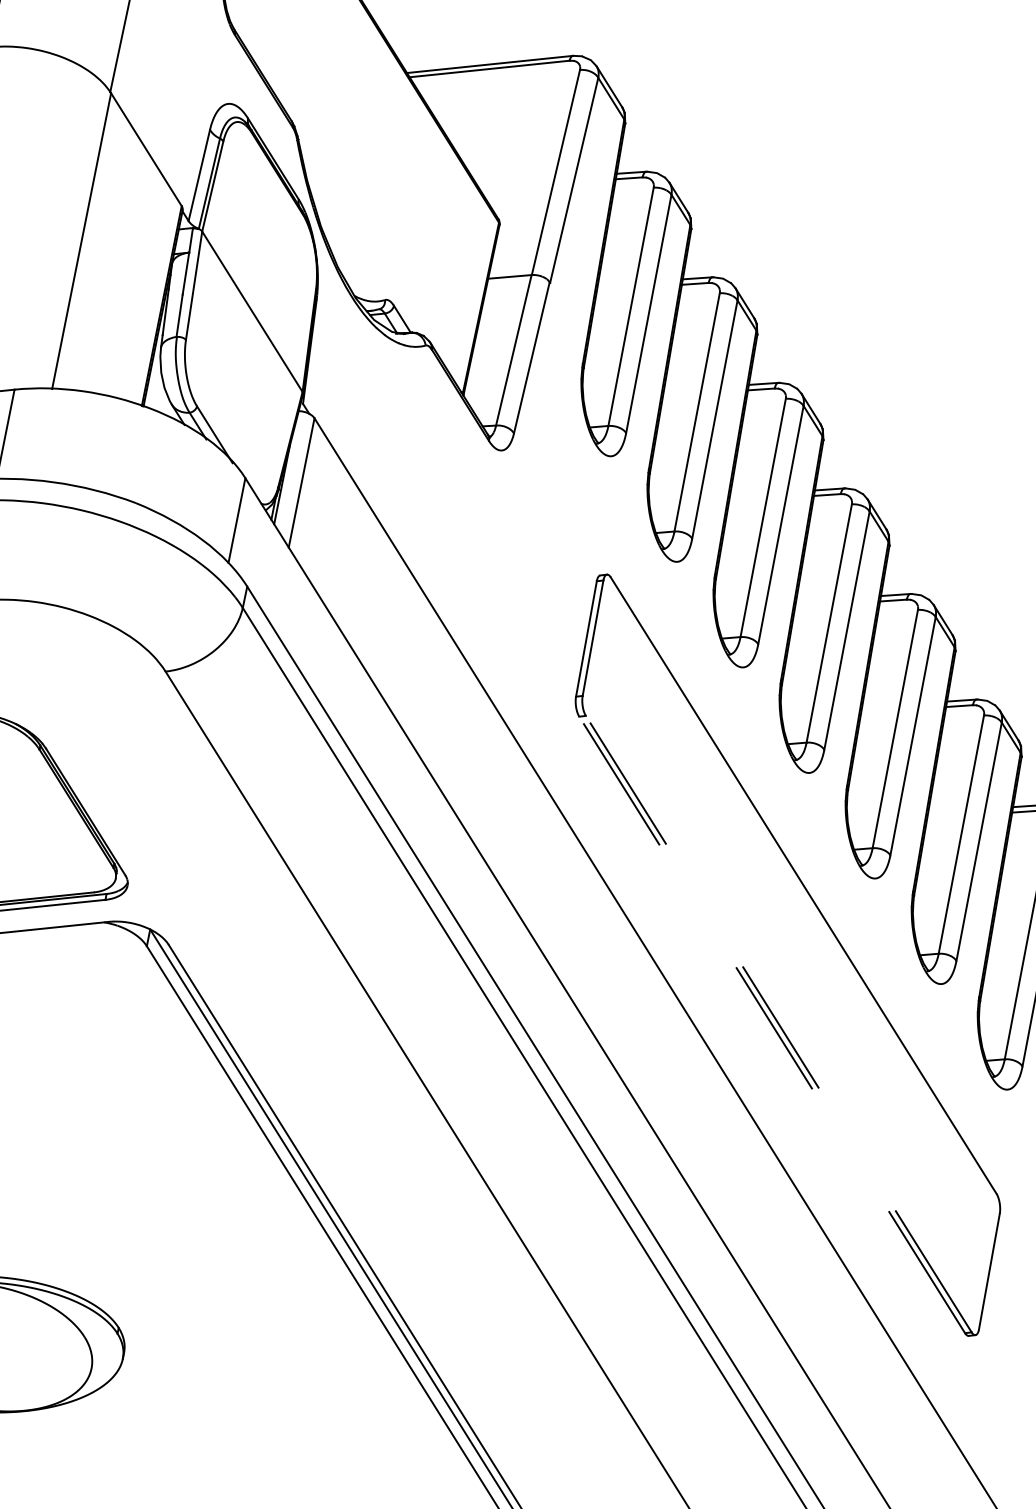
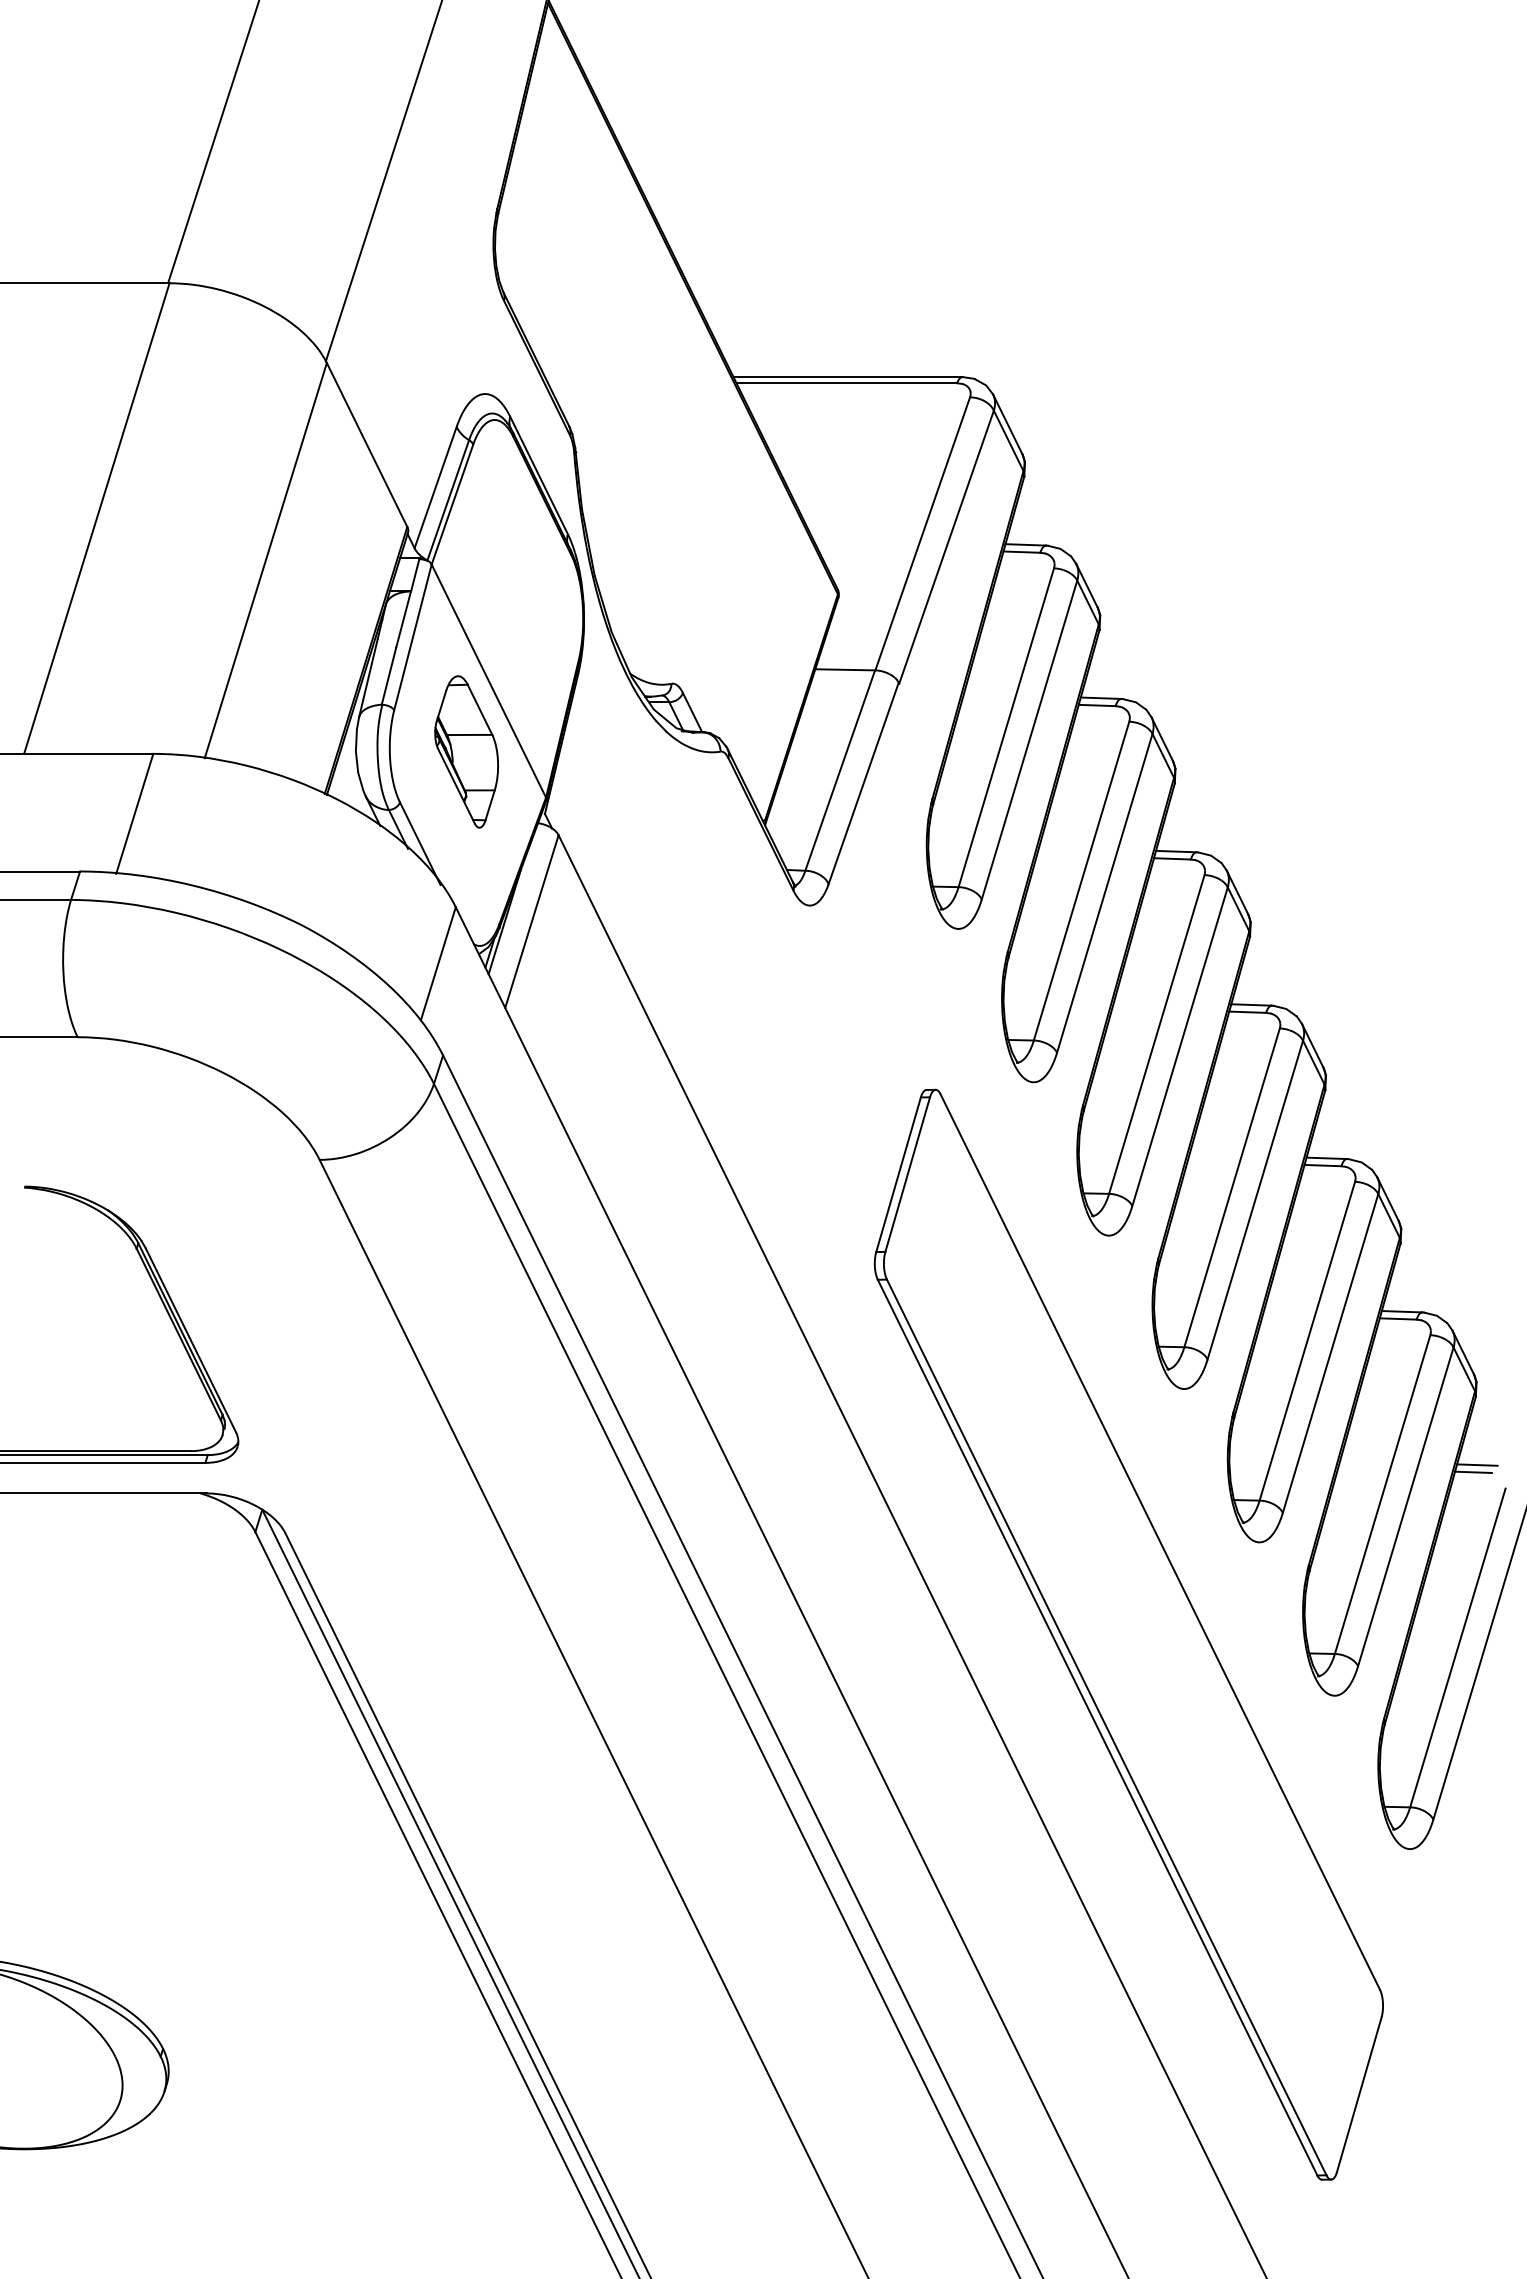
part: (241, 364) -> (466, 751), added
line: (772, 1024) -> (1097, 1727), dashed -> solid
line: (778, 1024) -> (1106, 1727), dashed -> solid

